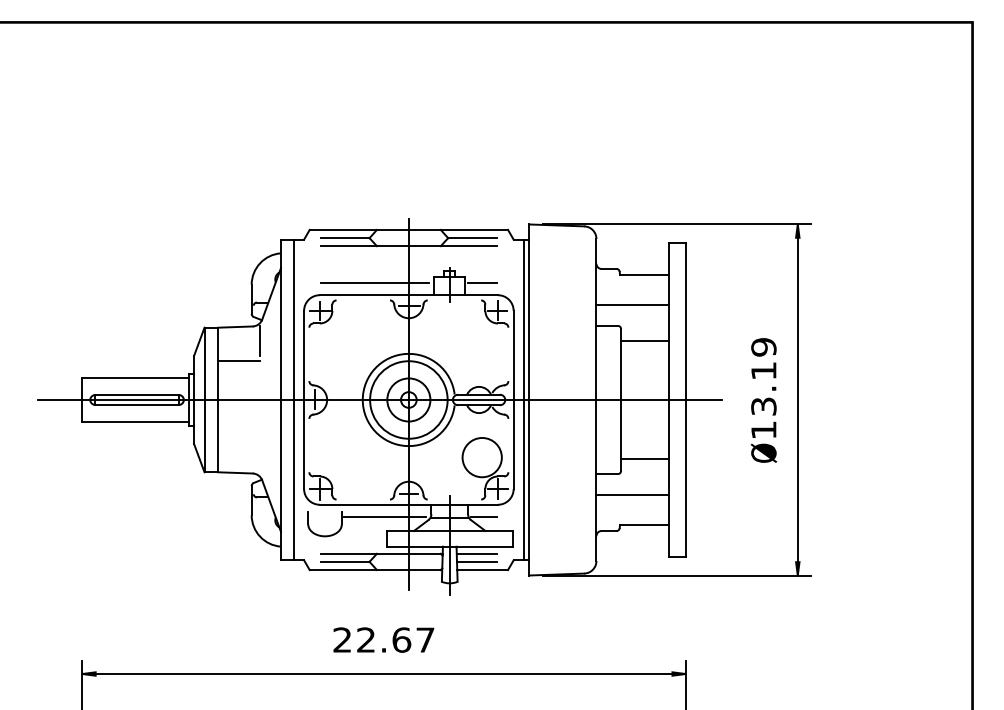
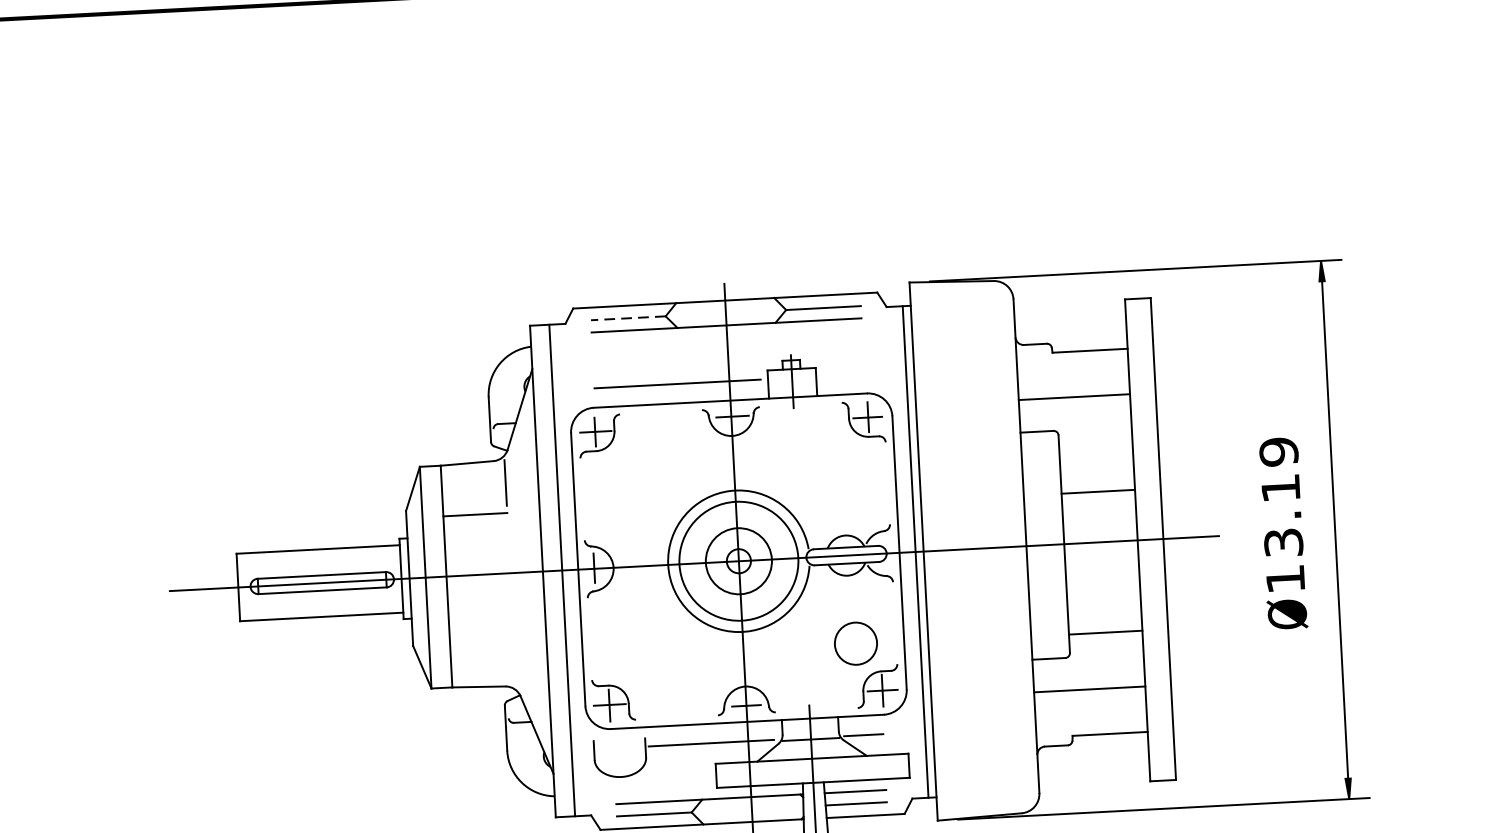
line: (344, 238) -> (627, 318), solid -> dashed
line: (481, 282) -> (840, 375), removed
line: (645, 341) -> (1099, 492), moved
circle: (481, 457) -> (854, 643), size x0.7

